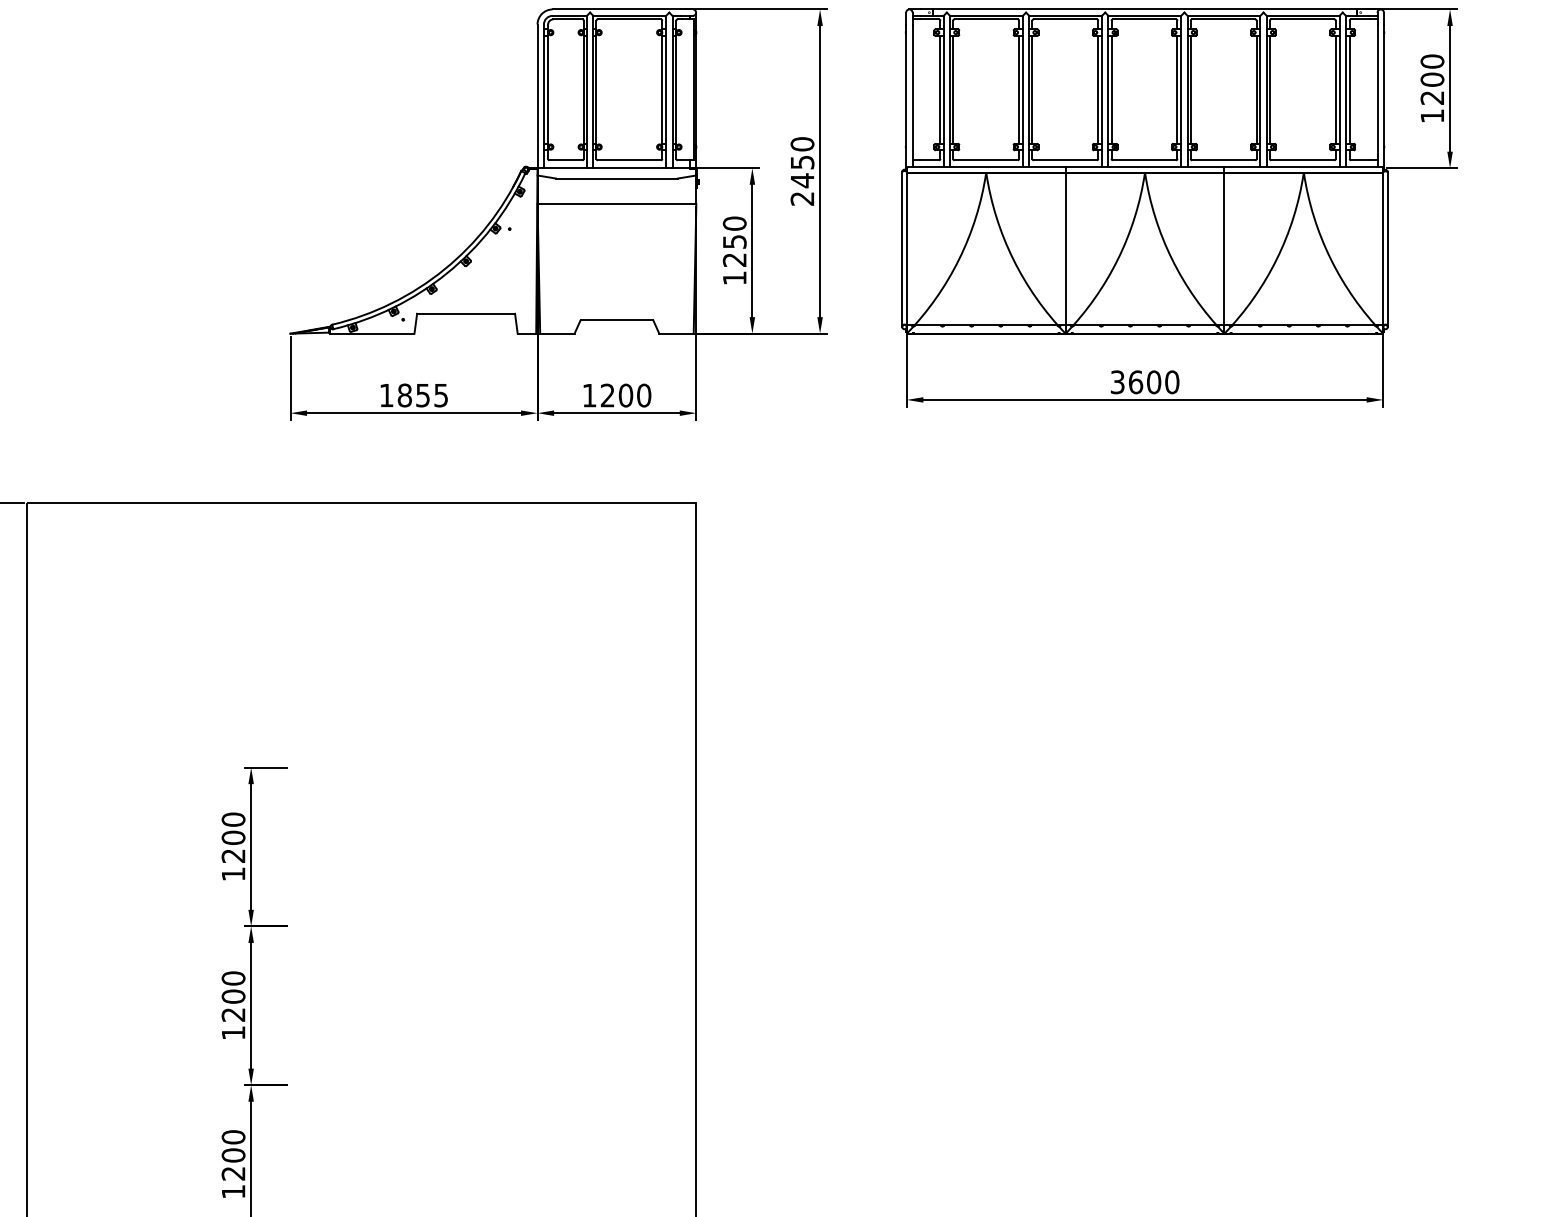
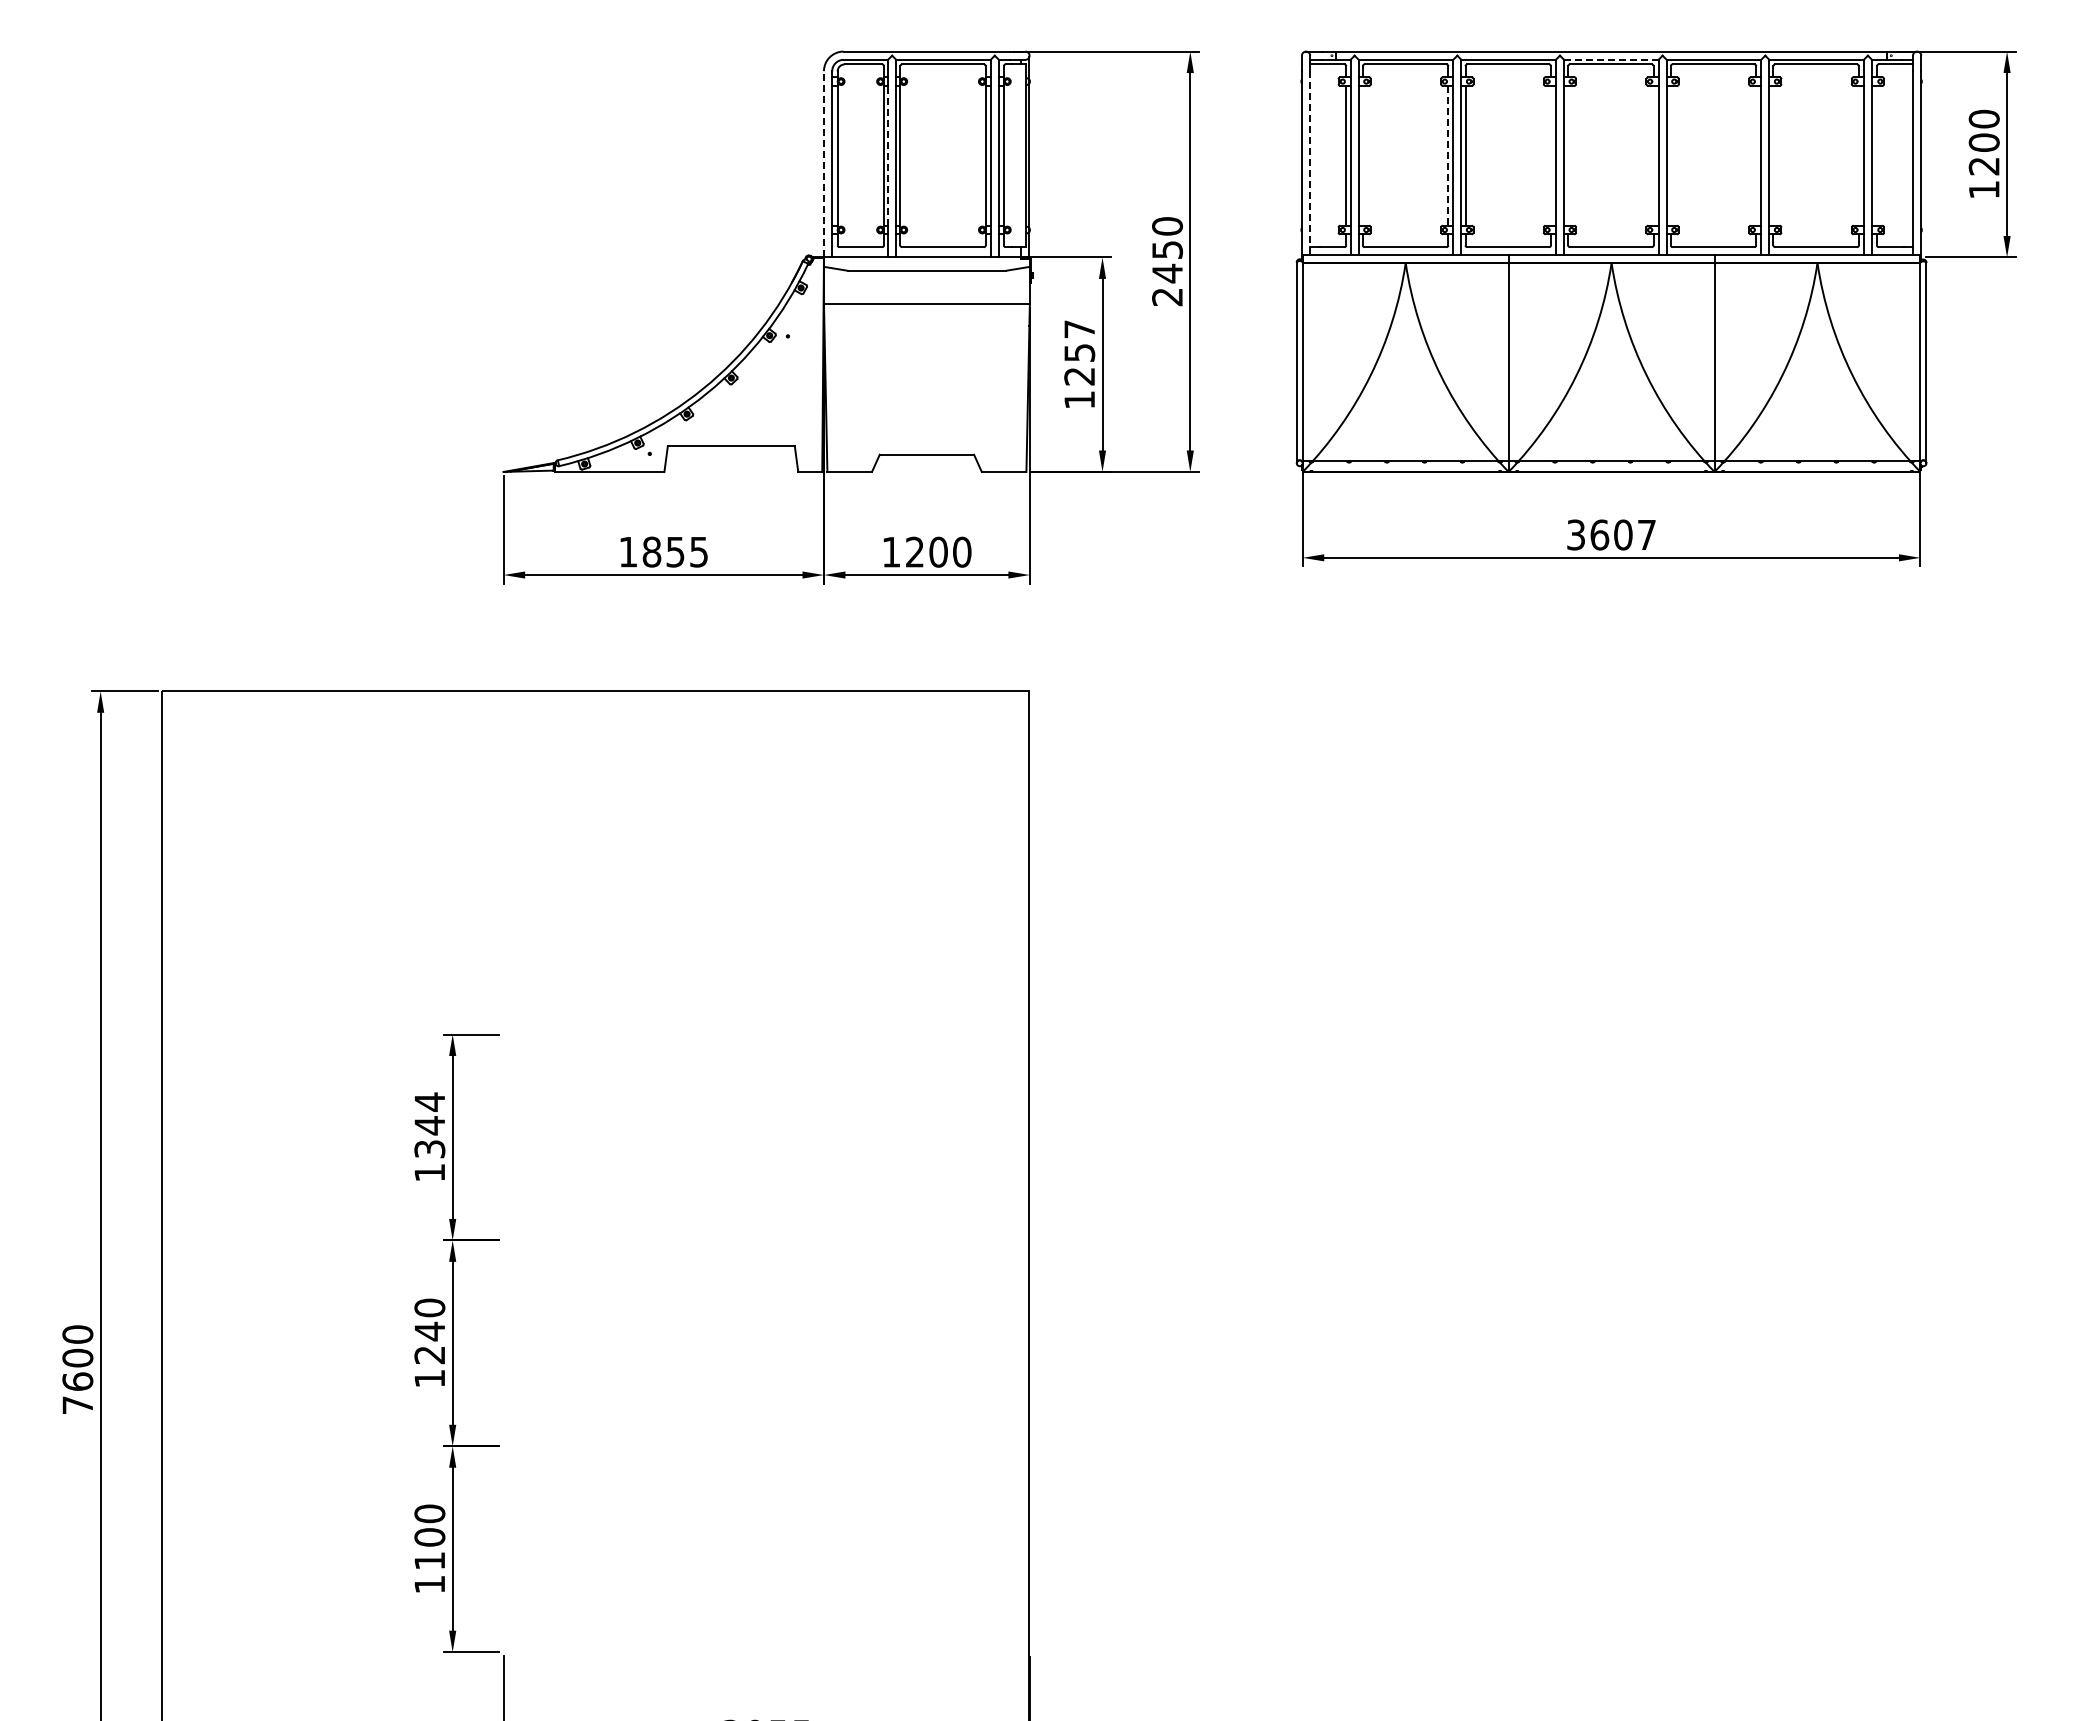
line: (1144, 15) -> (1611, 59), solid -> dashed
line: (587, 89) -> (888, 155), solid -> dashed
line: (952, 89) -> (1362, 155), removed
line: (1019, 89) -> (1448, 155), solid -> dashed
line: (1097, 89) -> (1550, 155), removed
line: (1111, 89) -> (1568, 155), removed
line: (1177, 89) -> (1653, 155), removed
line: (1190, 89) -> (1670, 155), removed
line: (1256, 89) -> (1756, 155), removed
line: (1269, 89) -> (1773, 155), removed
line: (1335, 89) -> (1858, 155), removed
line: (1349, 89) -> (1876, 155), removed
line: (537, 95) -> (823, 163), solid -> dashed
line: (912, 95) -> (1310, 163), solid -> dashed
text: (734, 223) -> (1079, 329), 1250 -> 1257
text: (1171, 381) -> (1646, 534), 3600 -> 3607
text: (233, 837) -> (429, 1125), 1200 -> 1344
text: (233, 996) -> (429, 1331), 1200 -> 1240
text: (233, 1173) -> (429, 1560), 1200 -> 1100

